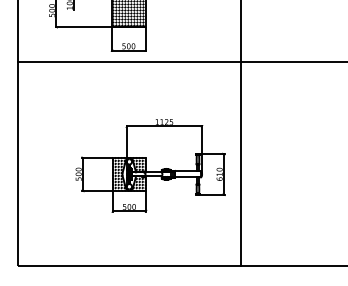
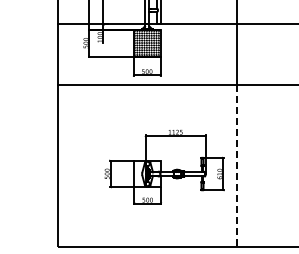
line: (241, 164) -> (237, 166), solid -> dashed
hatch: (129, 173) -> (147, 173), removed

